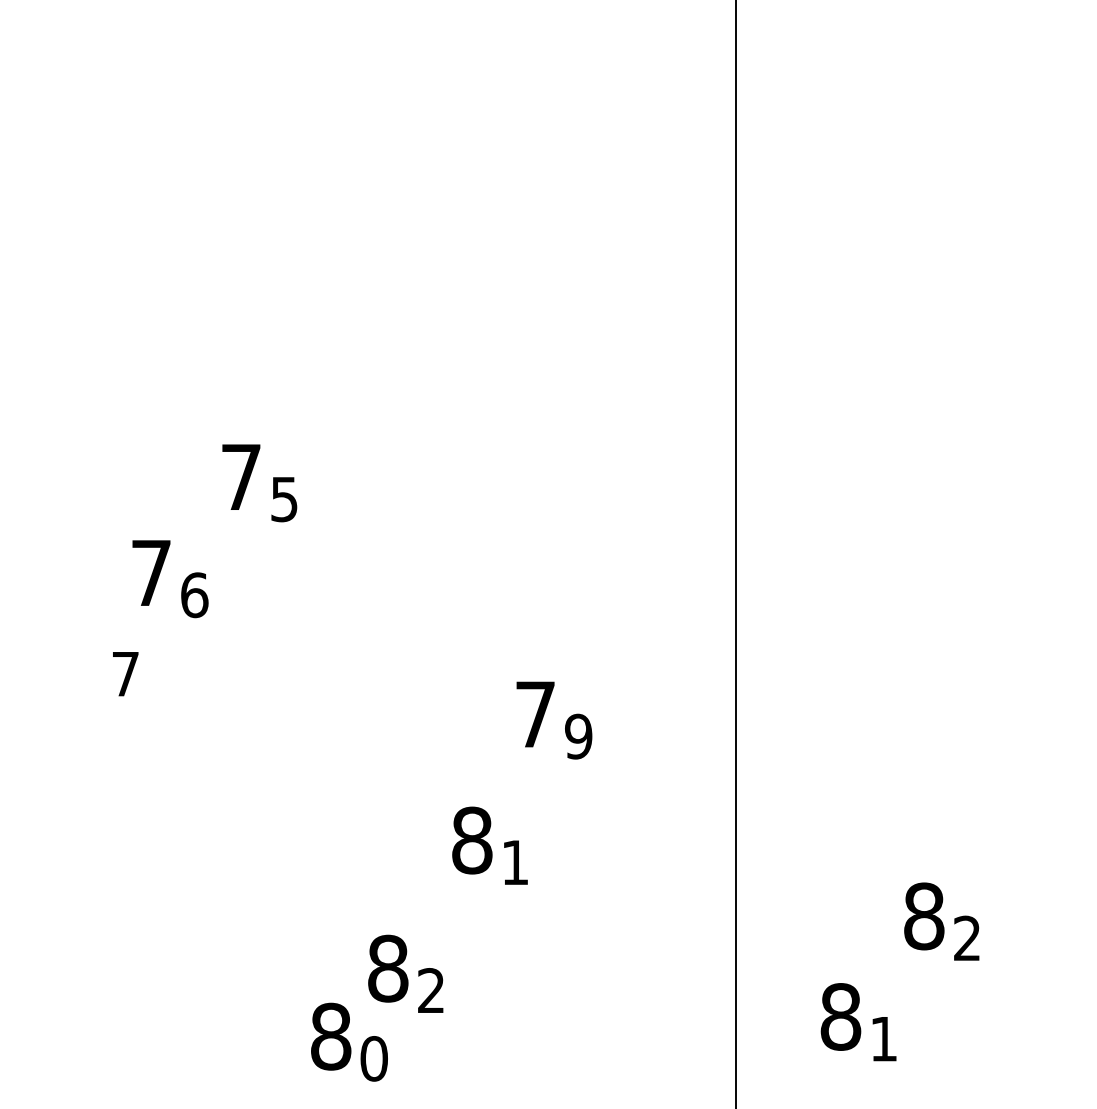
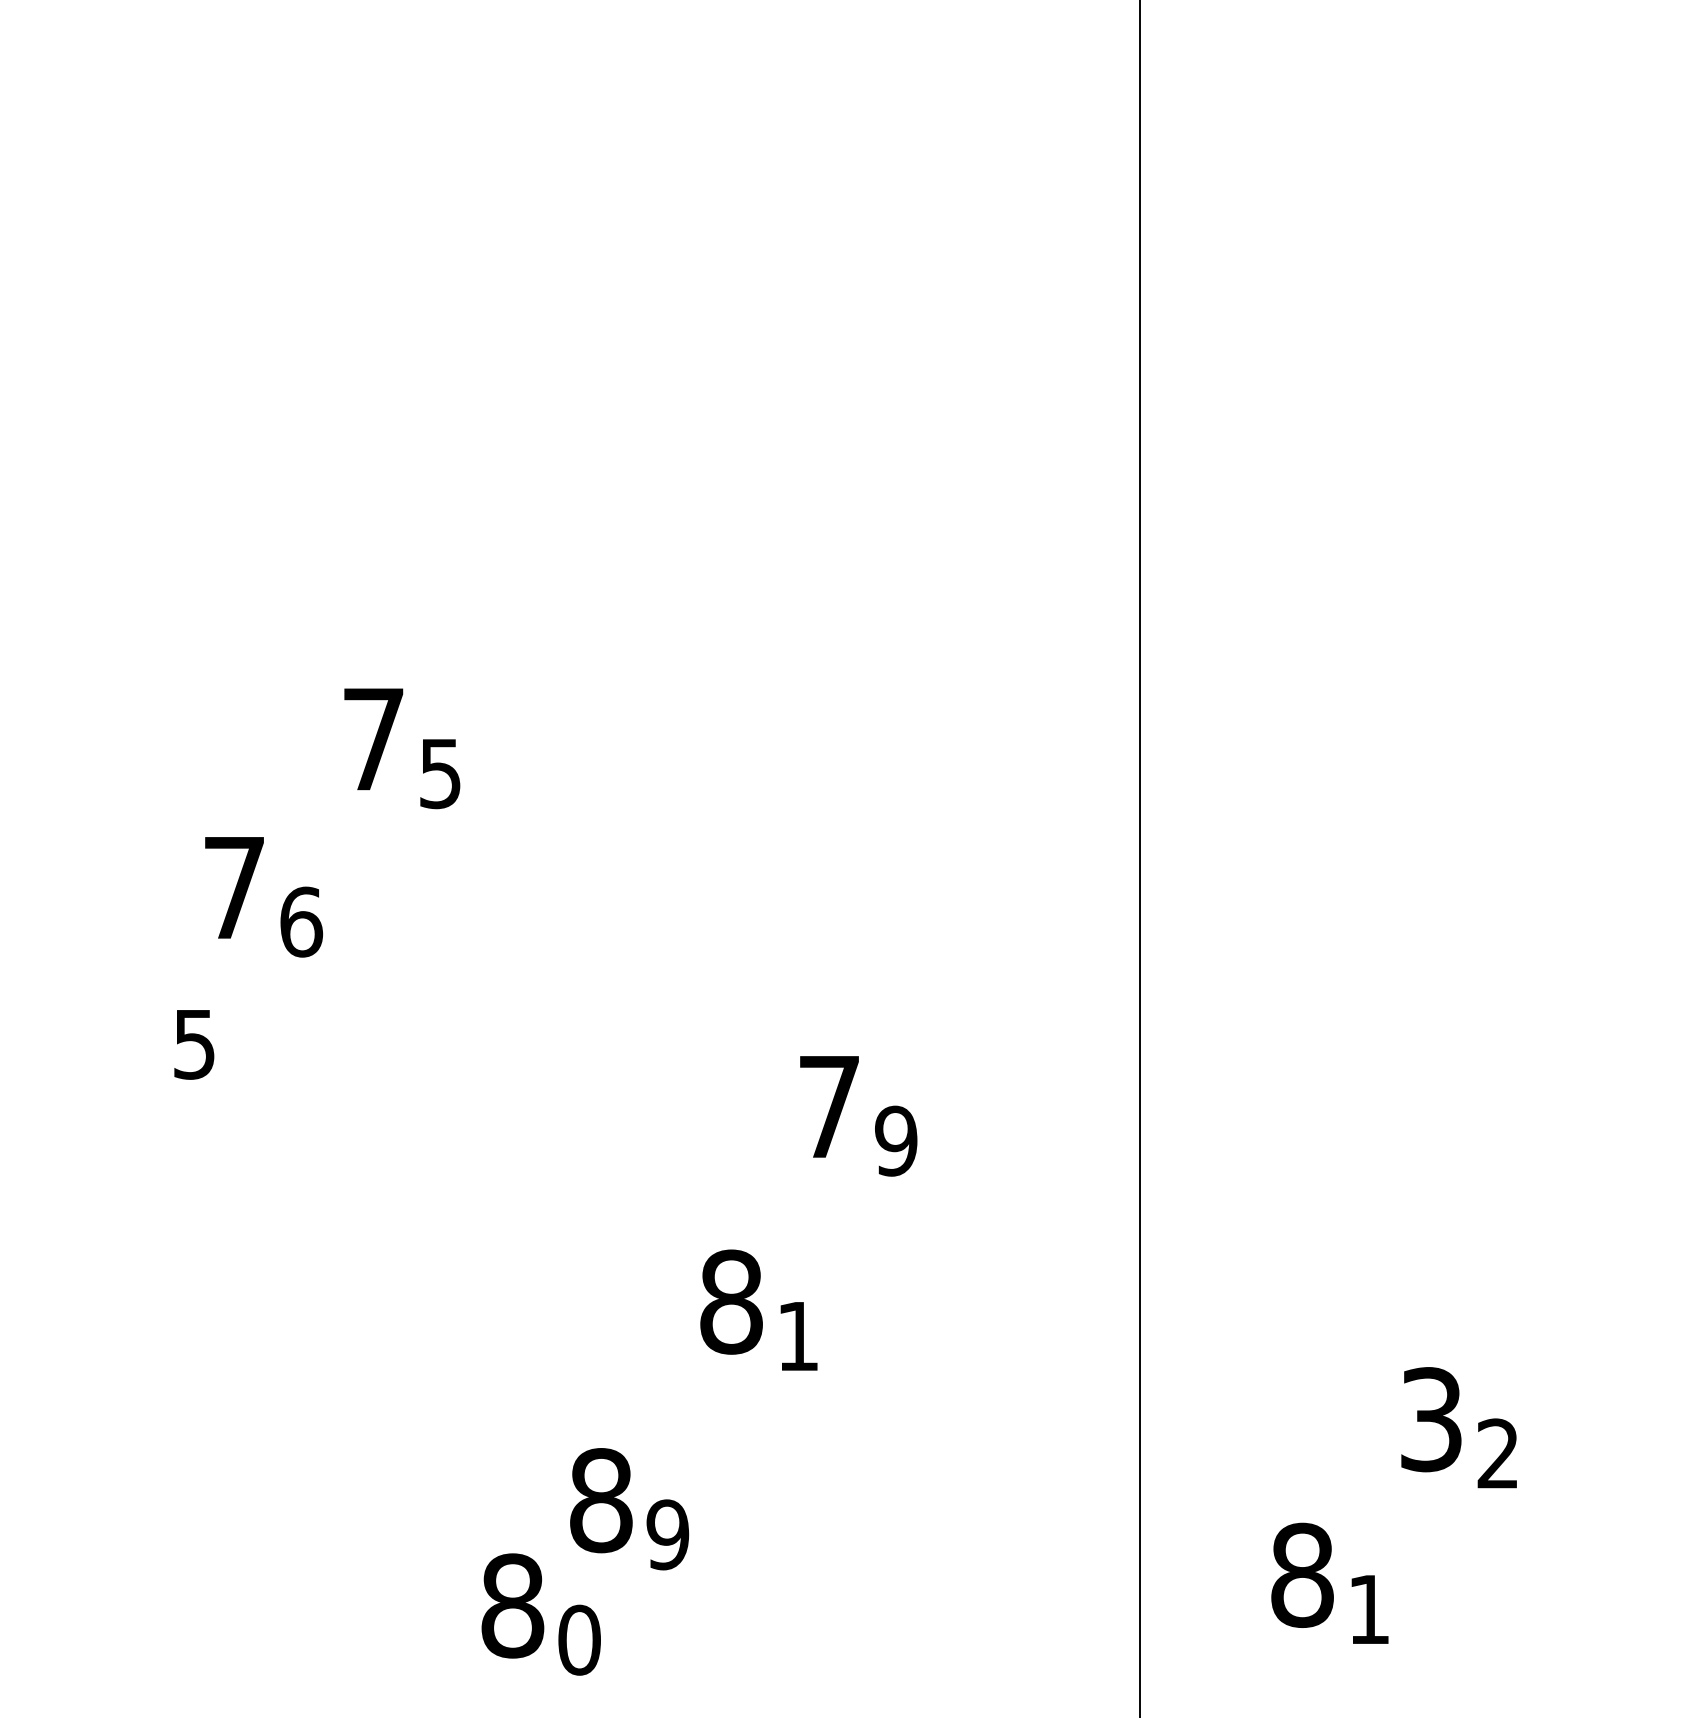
text: (125, 674) -> (194, 1044), 7 -> 5
text: (924, 916) -> (1431, 1419), 8 -> 3
text: (430, 990) -> (666, 1534), 2 -> 9

